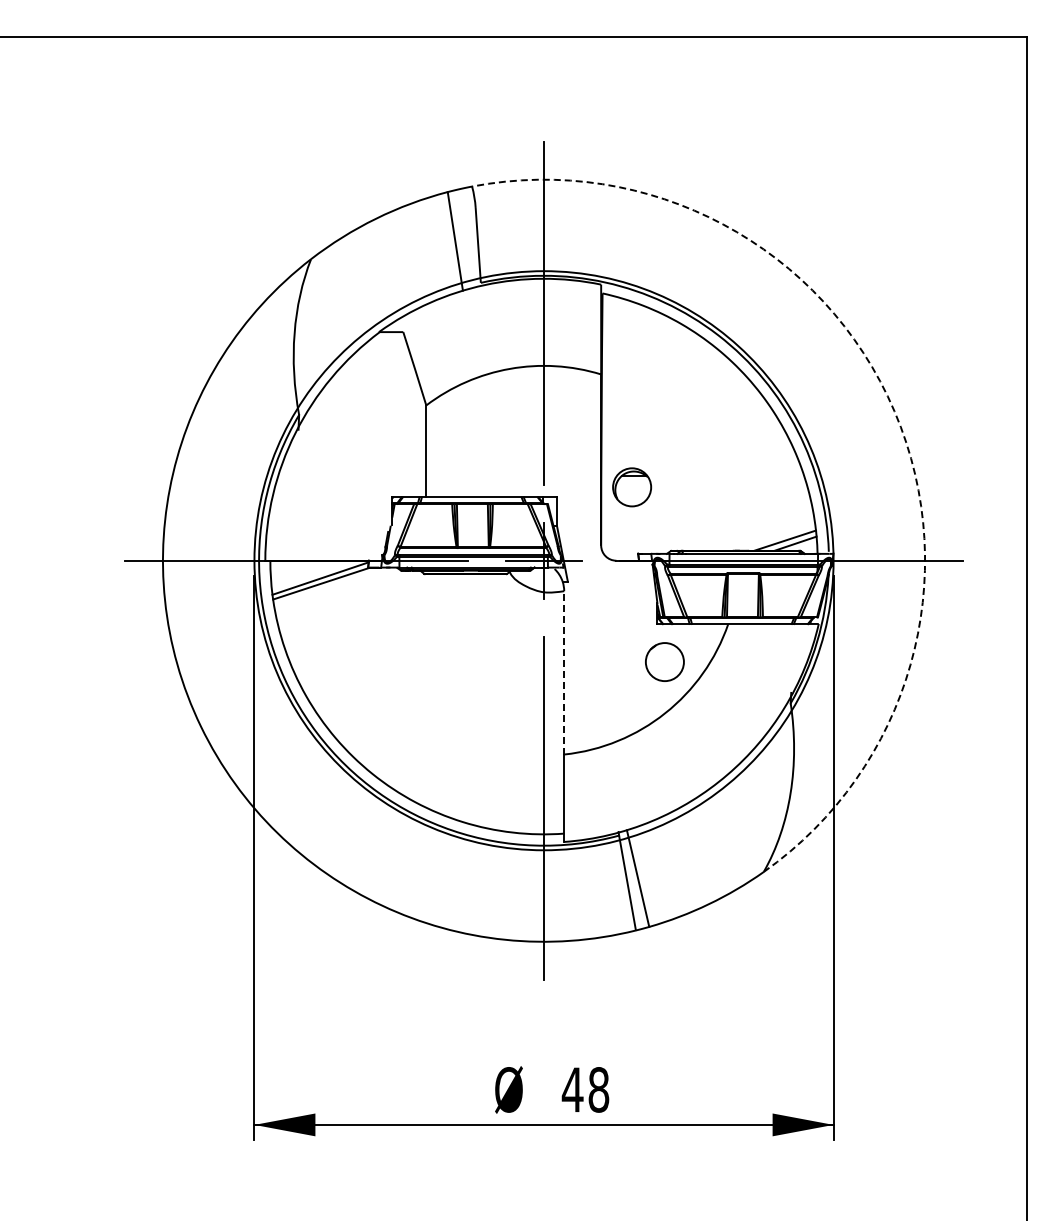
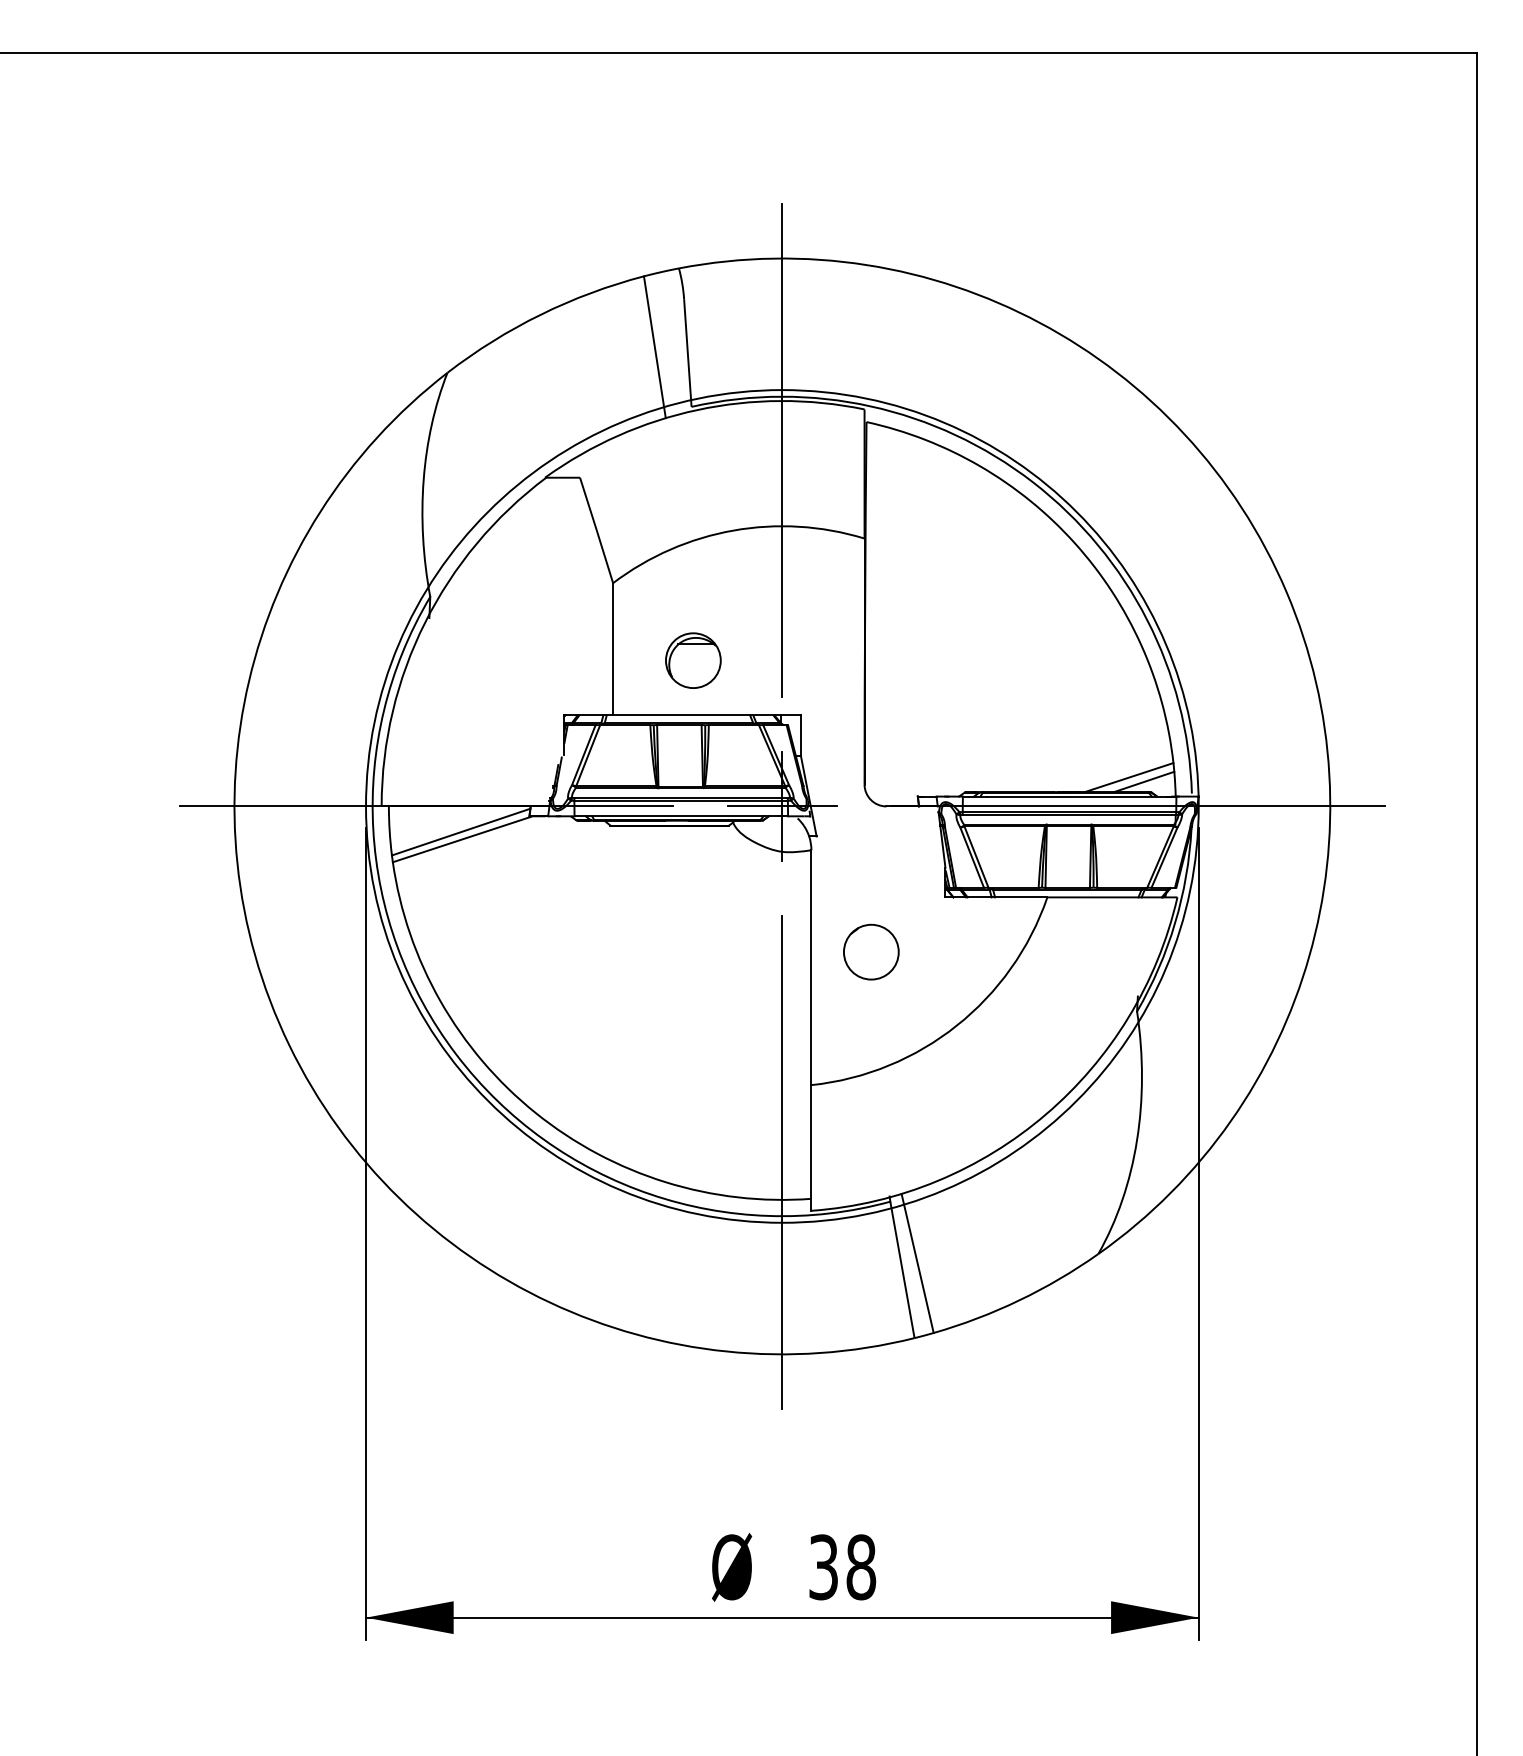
arc: (894, 411) -> (1286, 591), dashed -> solid
part: (632, 487) -> (693, 660), moved
circle: (664, 661) -> (870, 951), moved
line: (564, 672) -> (811, 967), dashed -> solid
text: (572, 1089) -> (823, 1566), 48 -> 38

